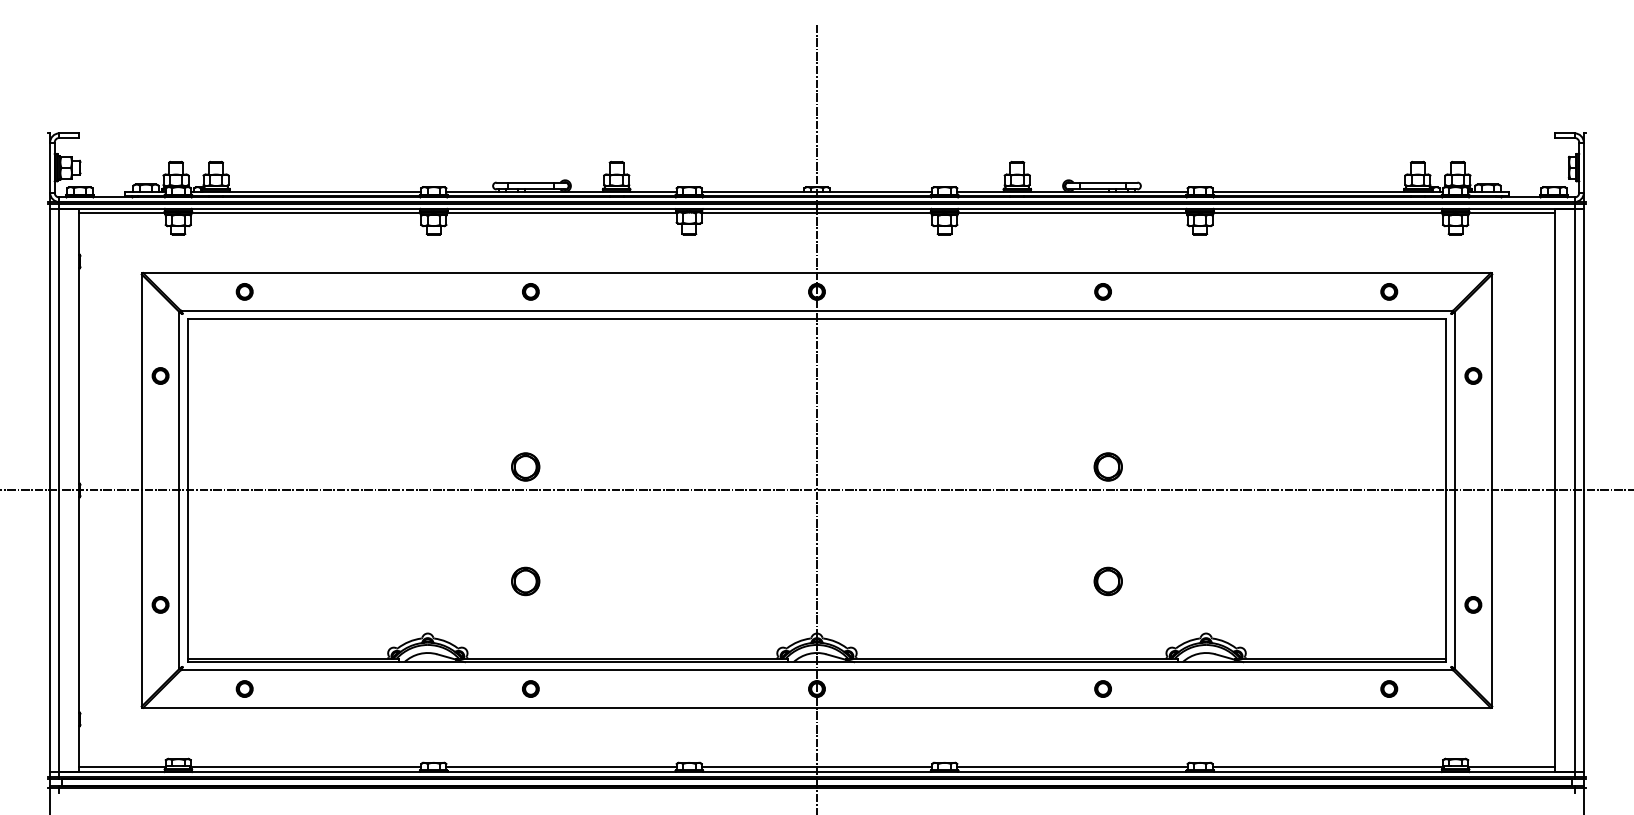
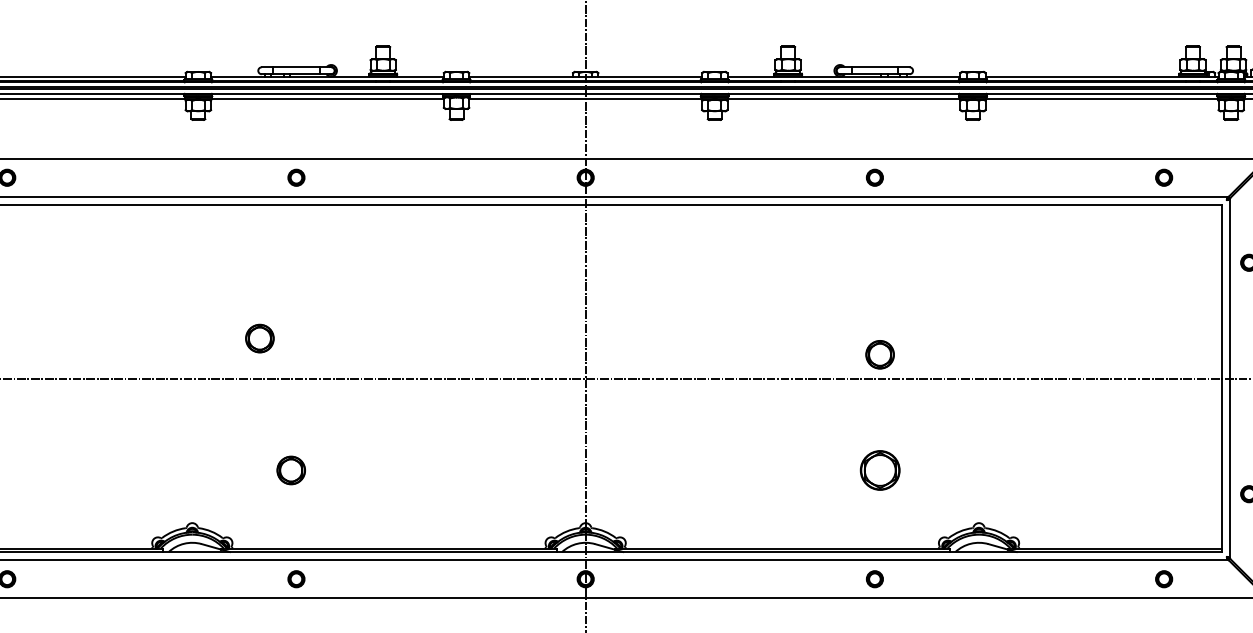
part: (525, 466) -> (259, 338), moved
part: (1107, 581) -> (879, 470), size x1.4

